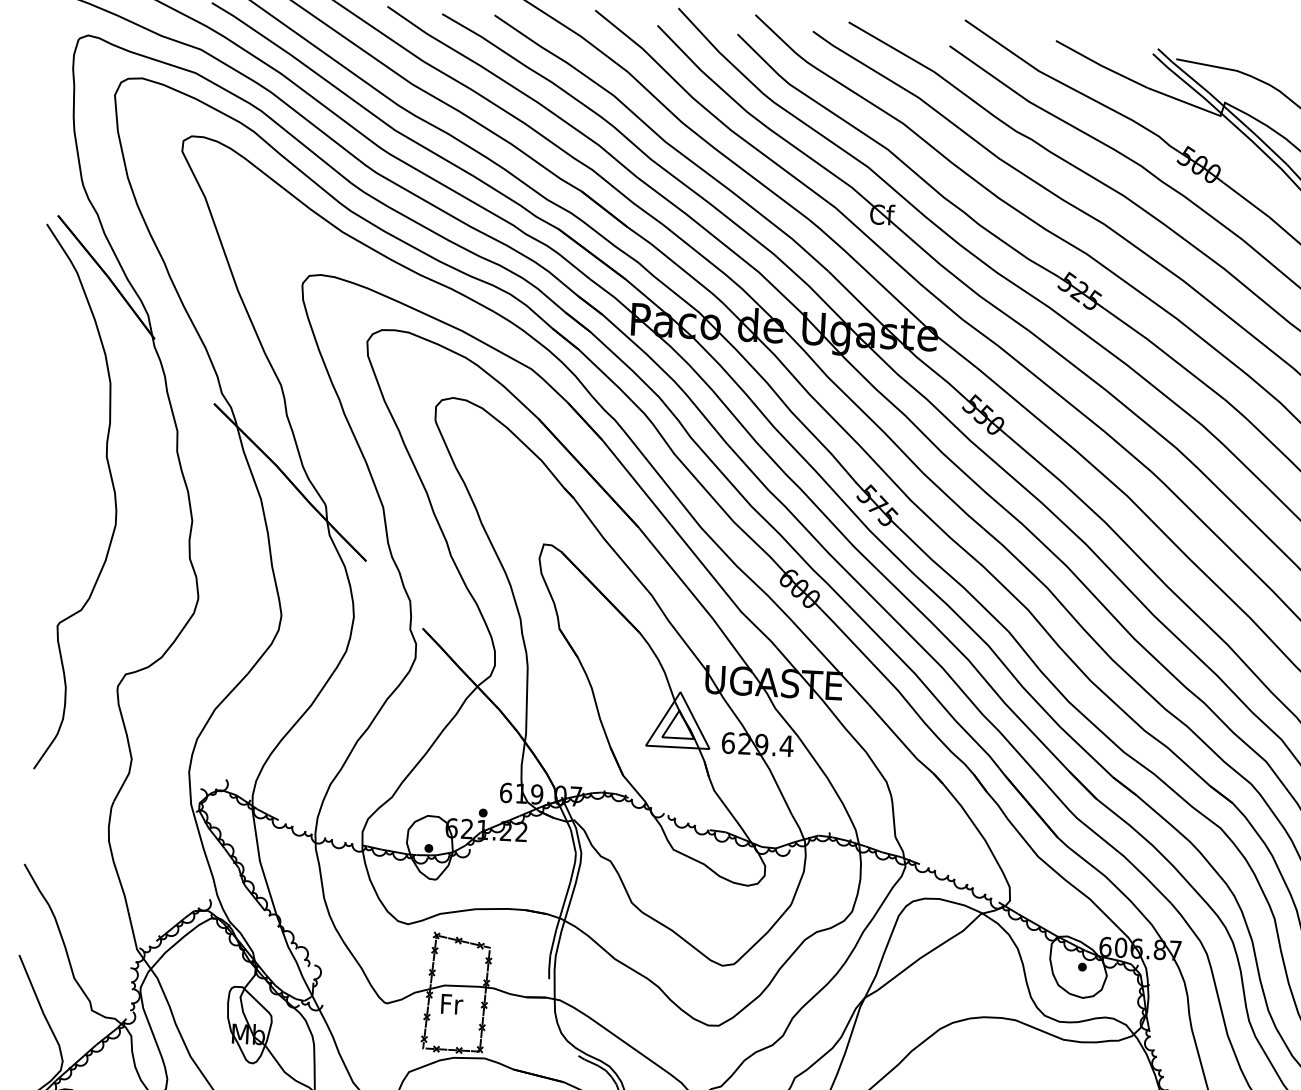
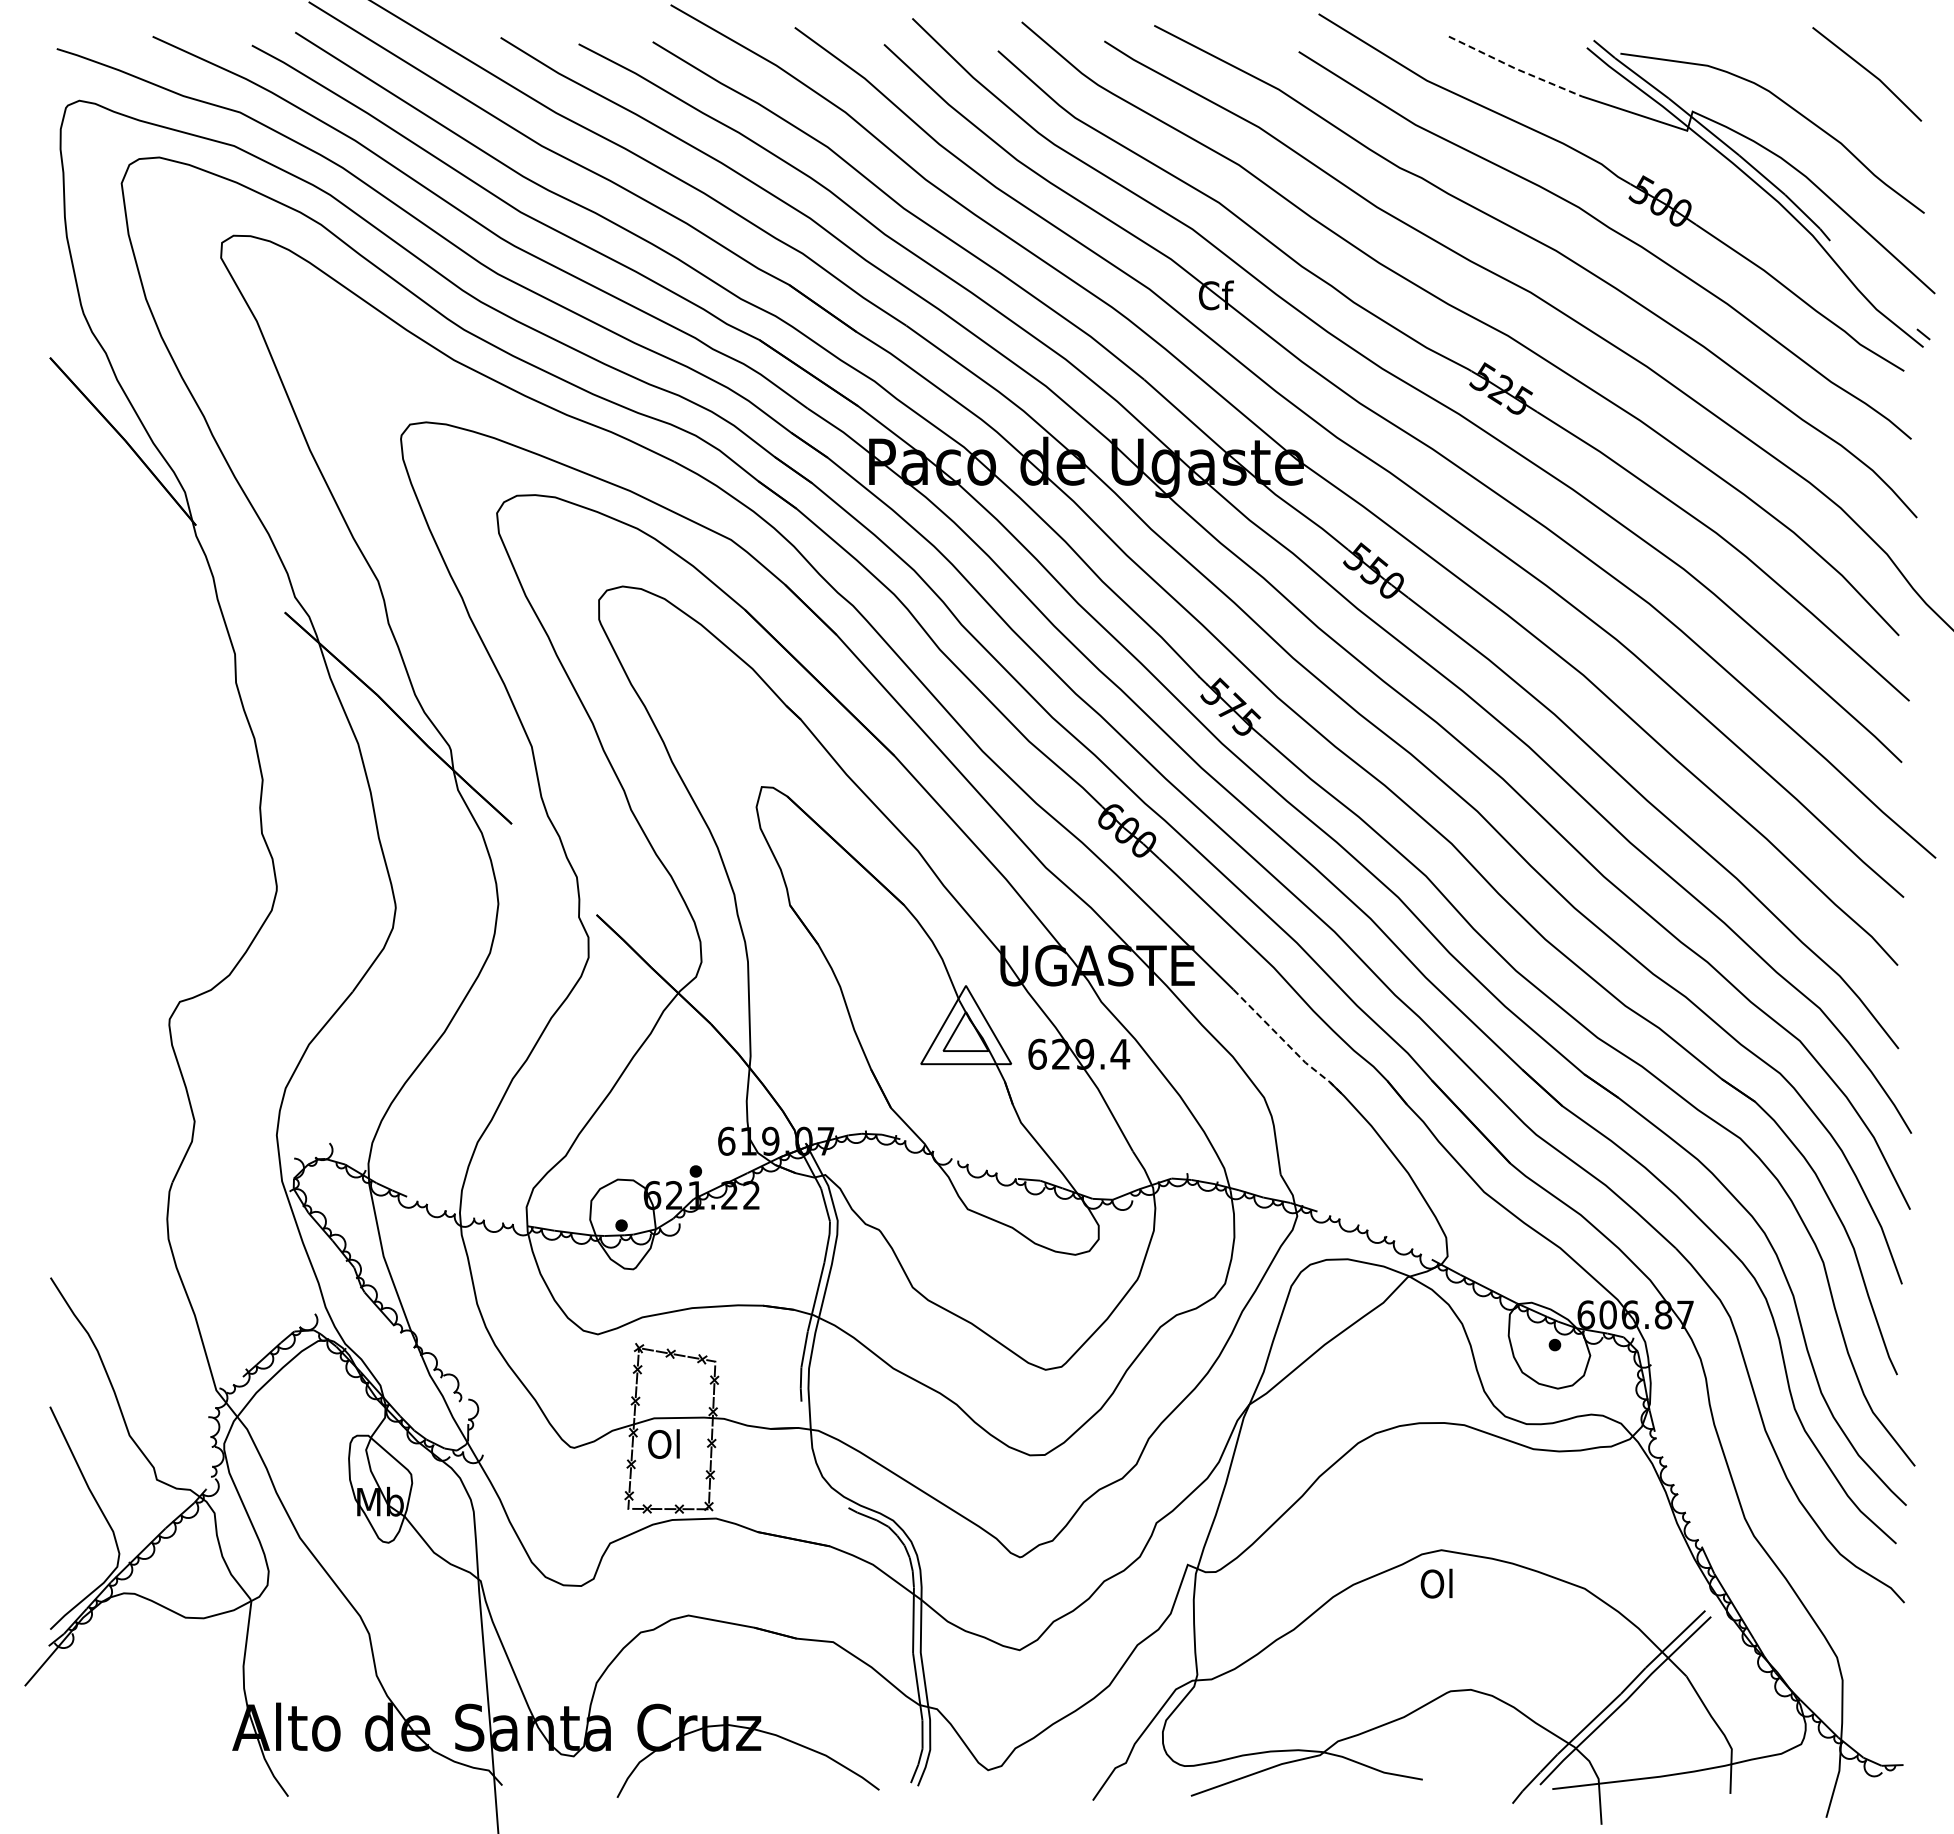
line: (1101, 65) -> (1515, 68), solid -> dashed
curve: (113, 491) -> (149, 744), removed
line: (905, 746) -> (1288, 1045), solid -> dashed
text: (451, 1003) -> (664, 1443), Fr -> Ol

